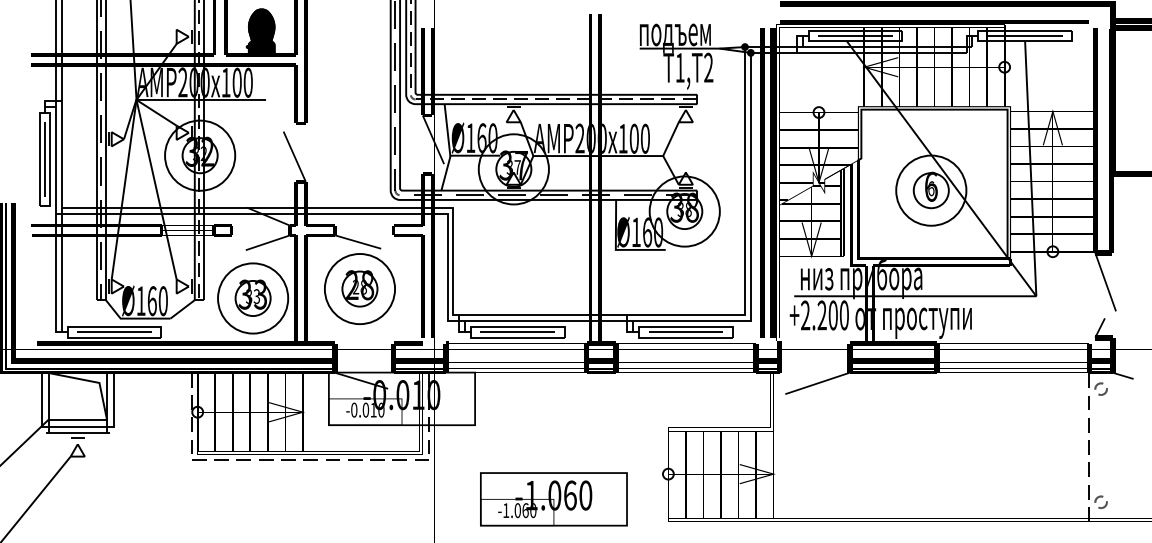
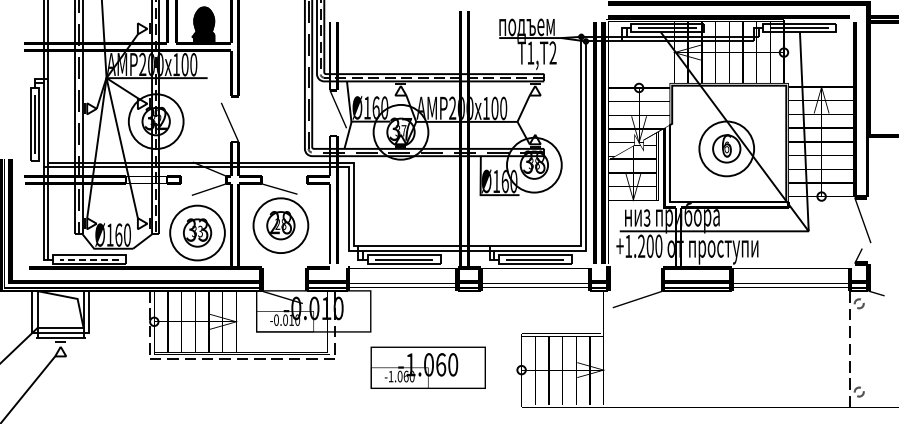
text: (805, 314) -> (628, 245), +2.200 -> +1.200
line: (113, 332) -> (88, 259), solid -> dashed
part: (552, 498) -> (427, 367), moved

